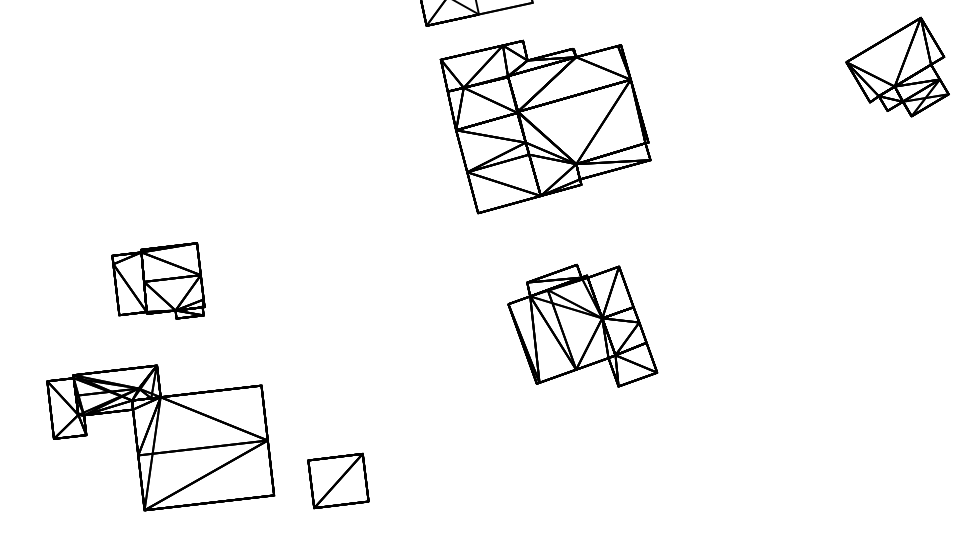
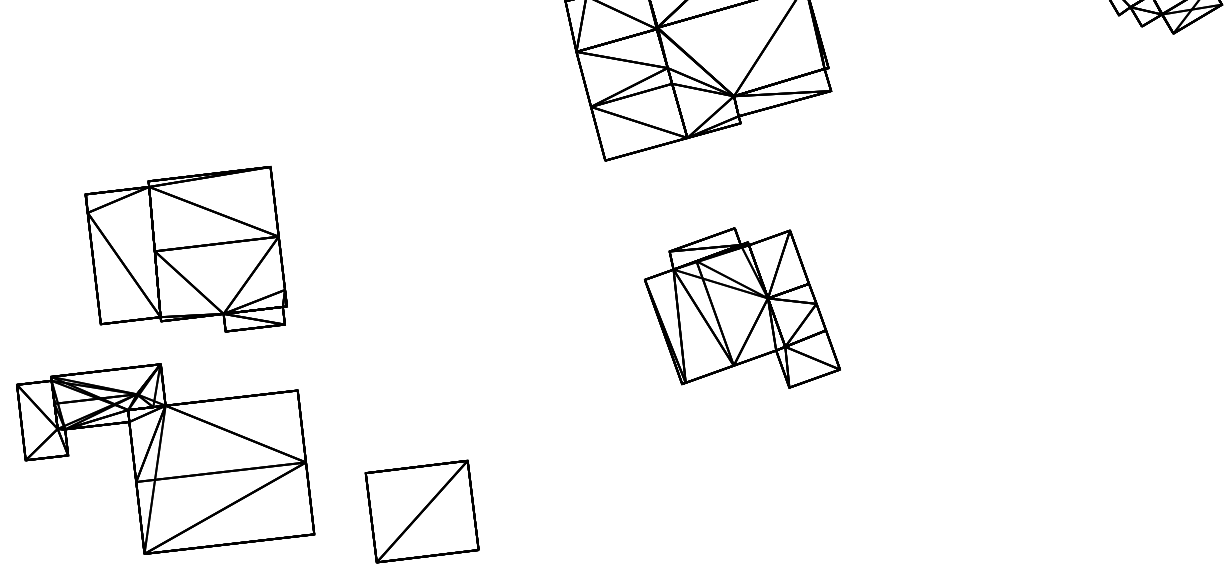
part: (158, 280) -> (186, 248), size x1.67
part: (160, 437) -> (165, 458), moved
part: (338, 480) -> (422, 510), size x1.43

